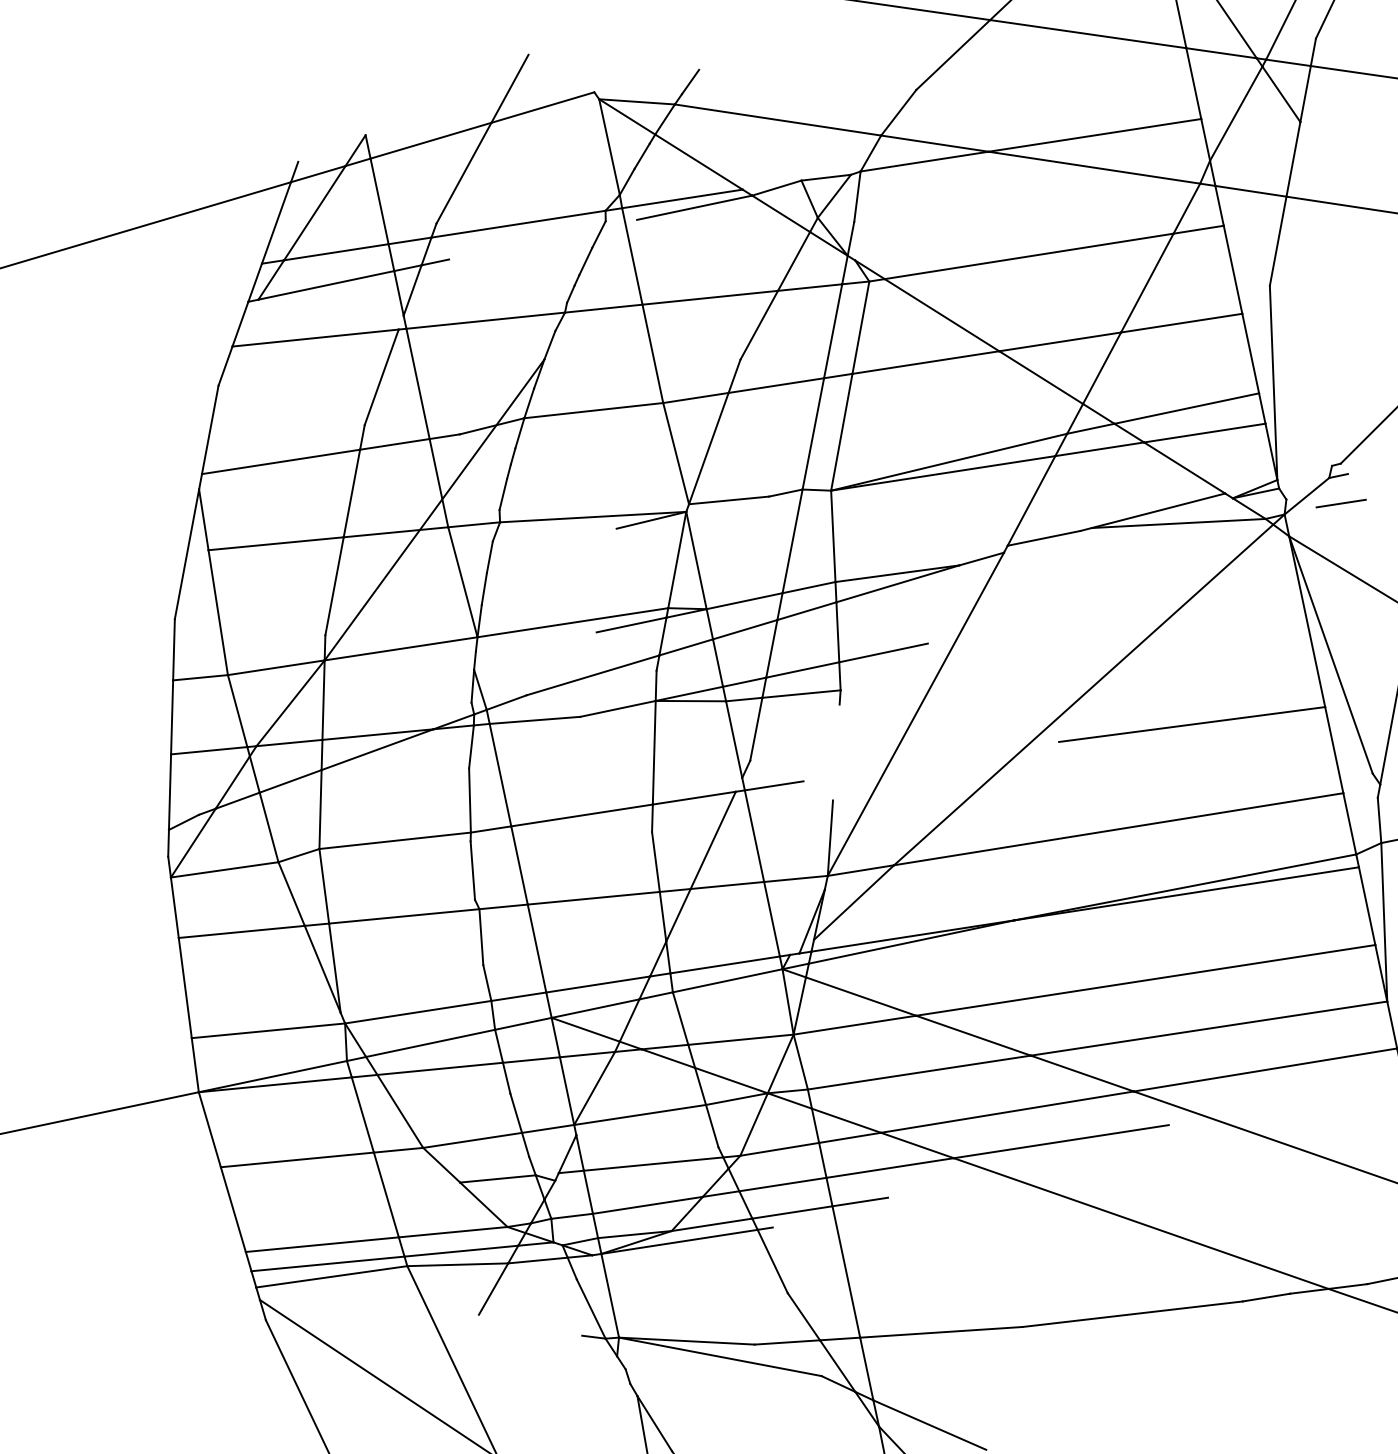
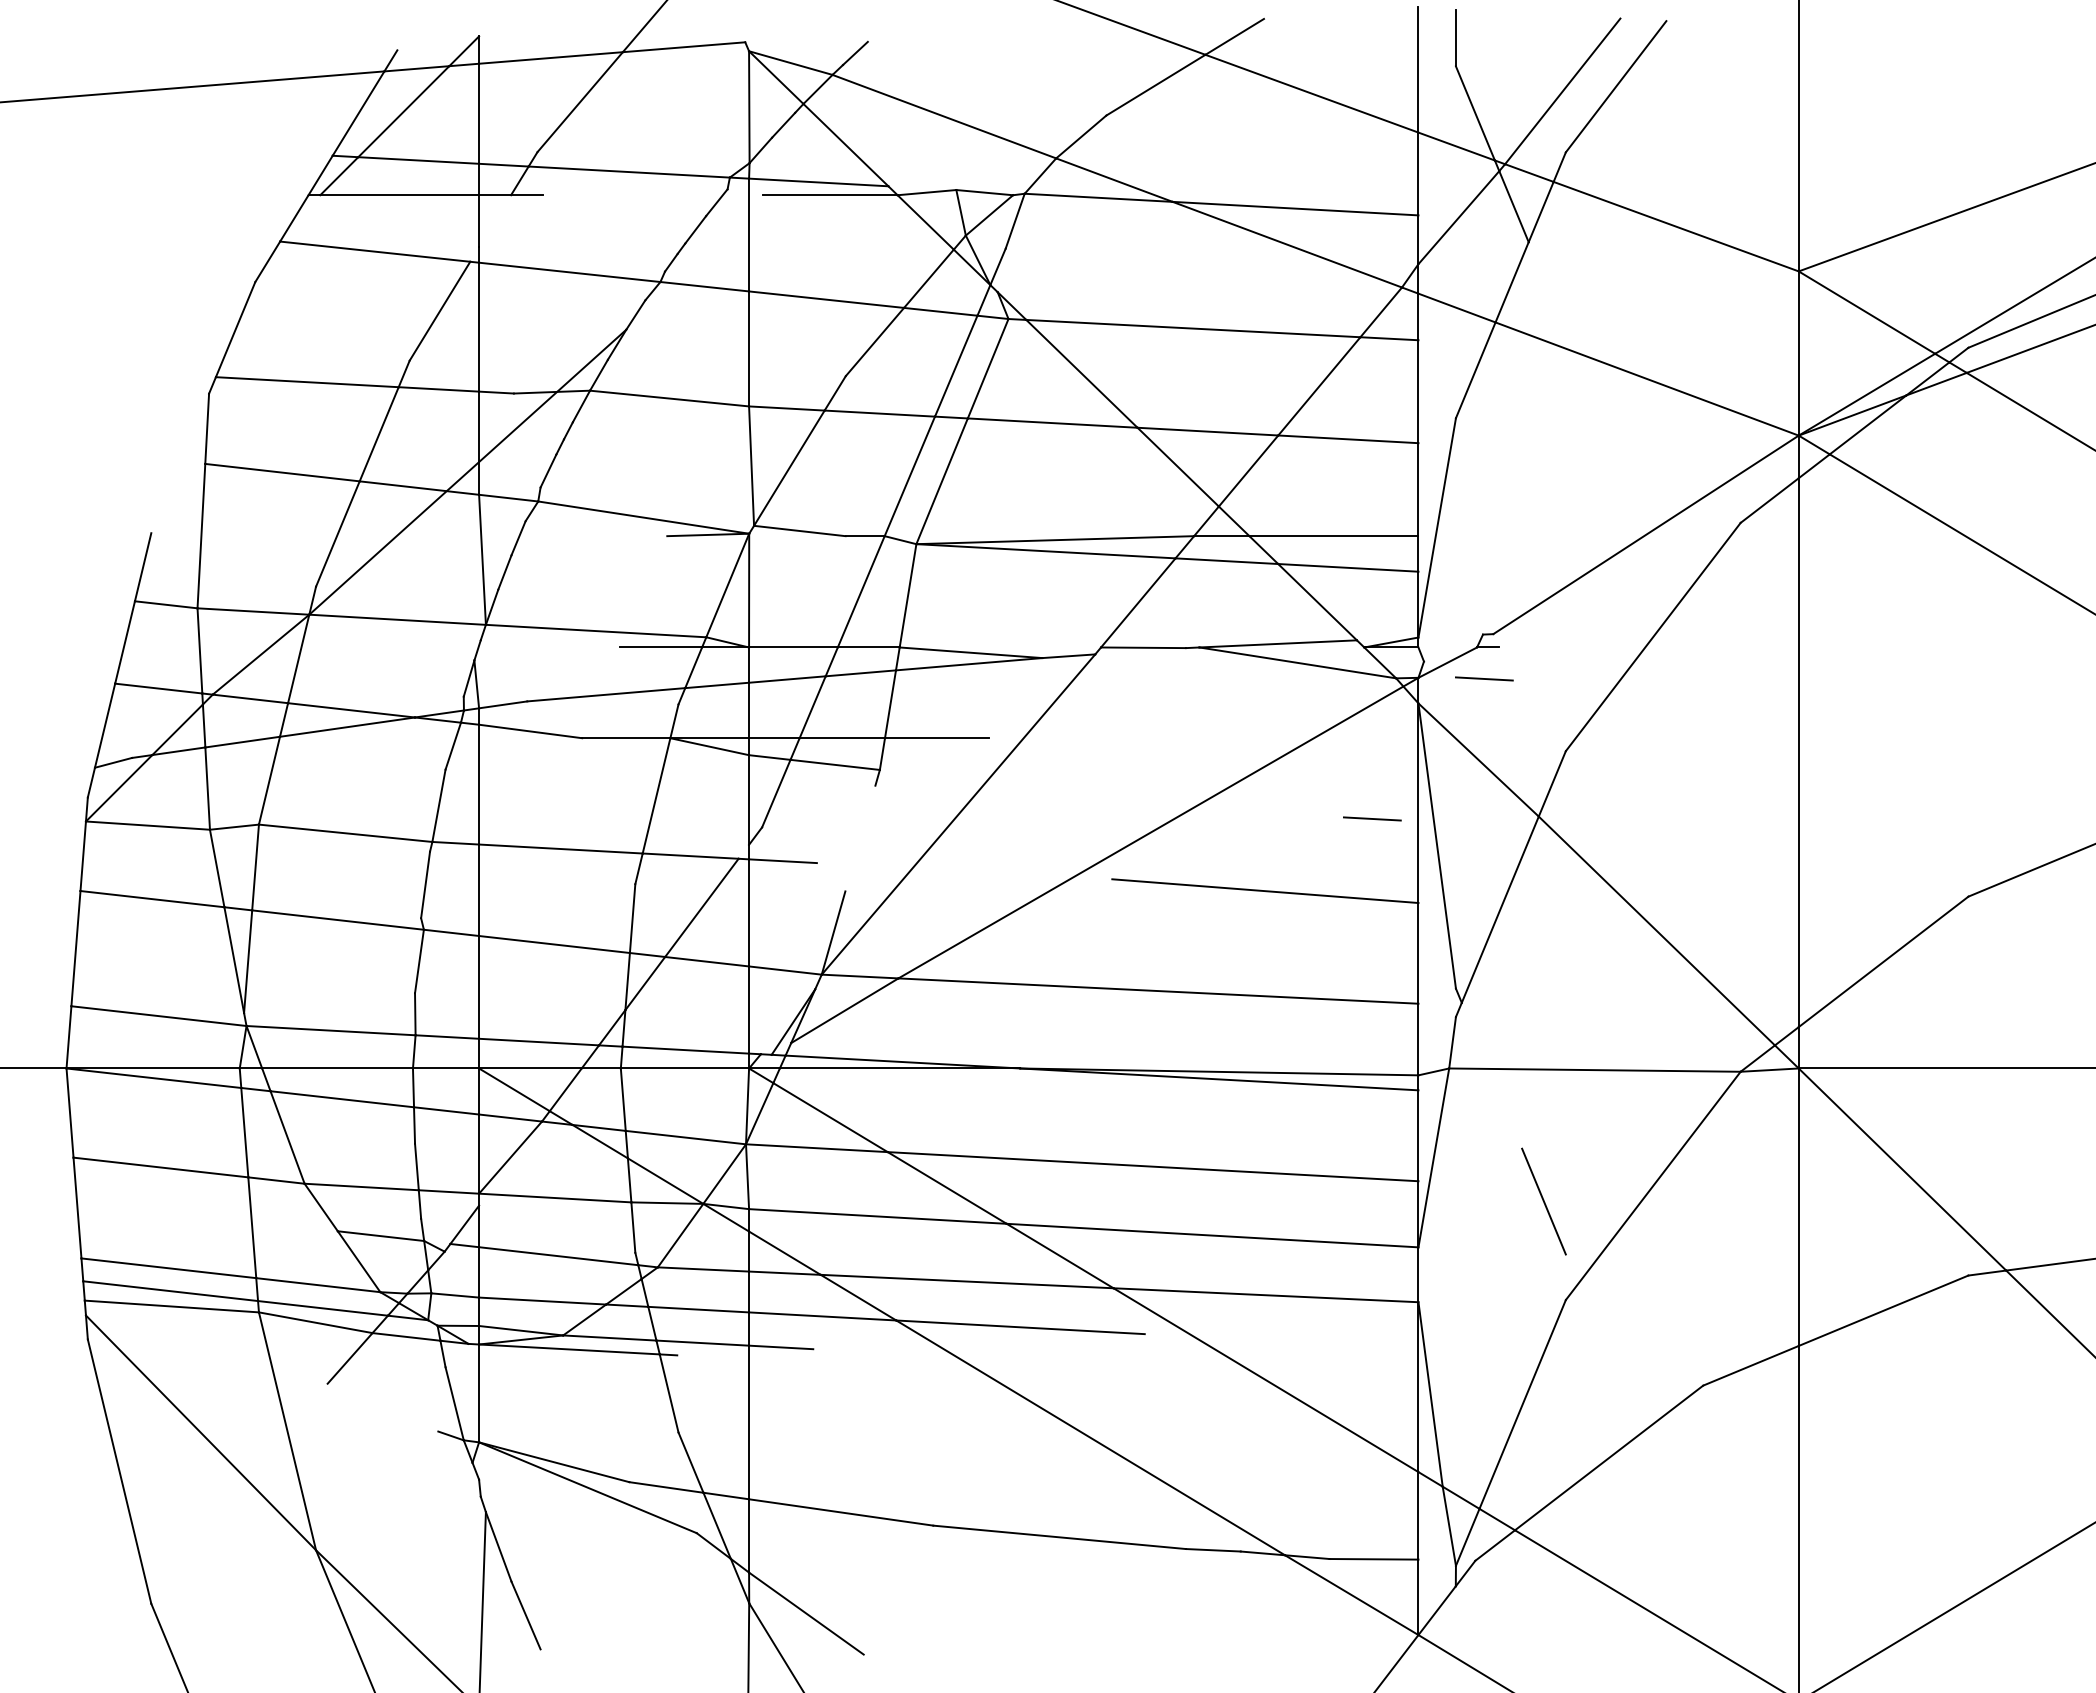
line: (413, 290) -> (495, 221), removed
line: (187, 554) -> (180, 463), removed
line: (1270, 643) -> (1372, 818), added

